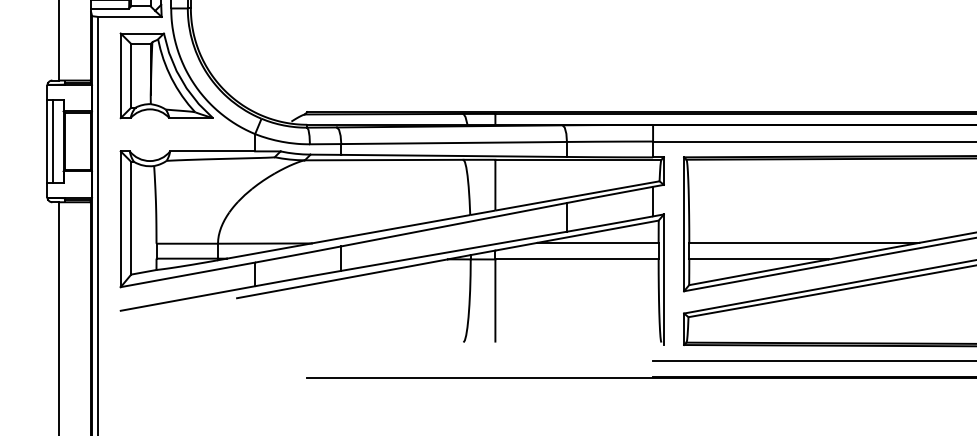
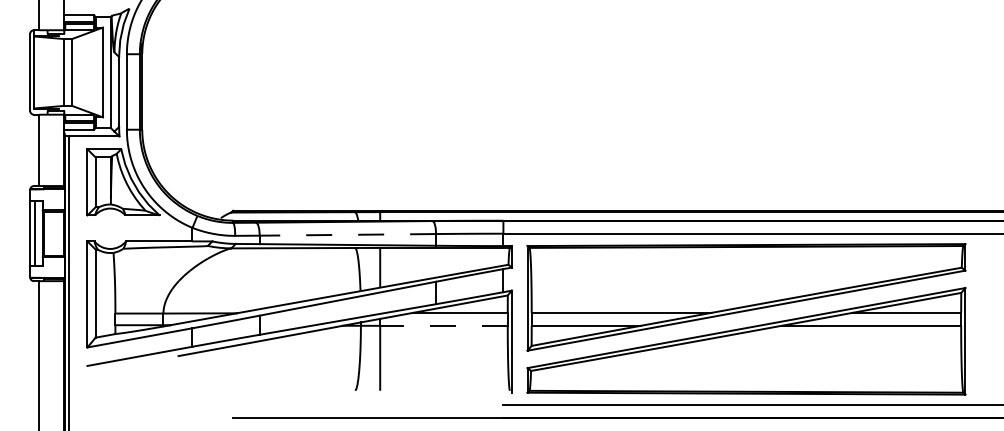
line: (453, 142) -> (347, 234), solid -> dashed
line: (576, 259) -> (443, 325), solid -> dashed

